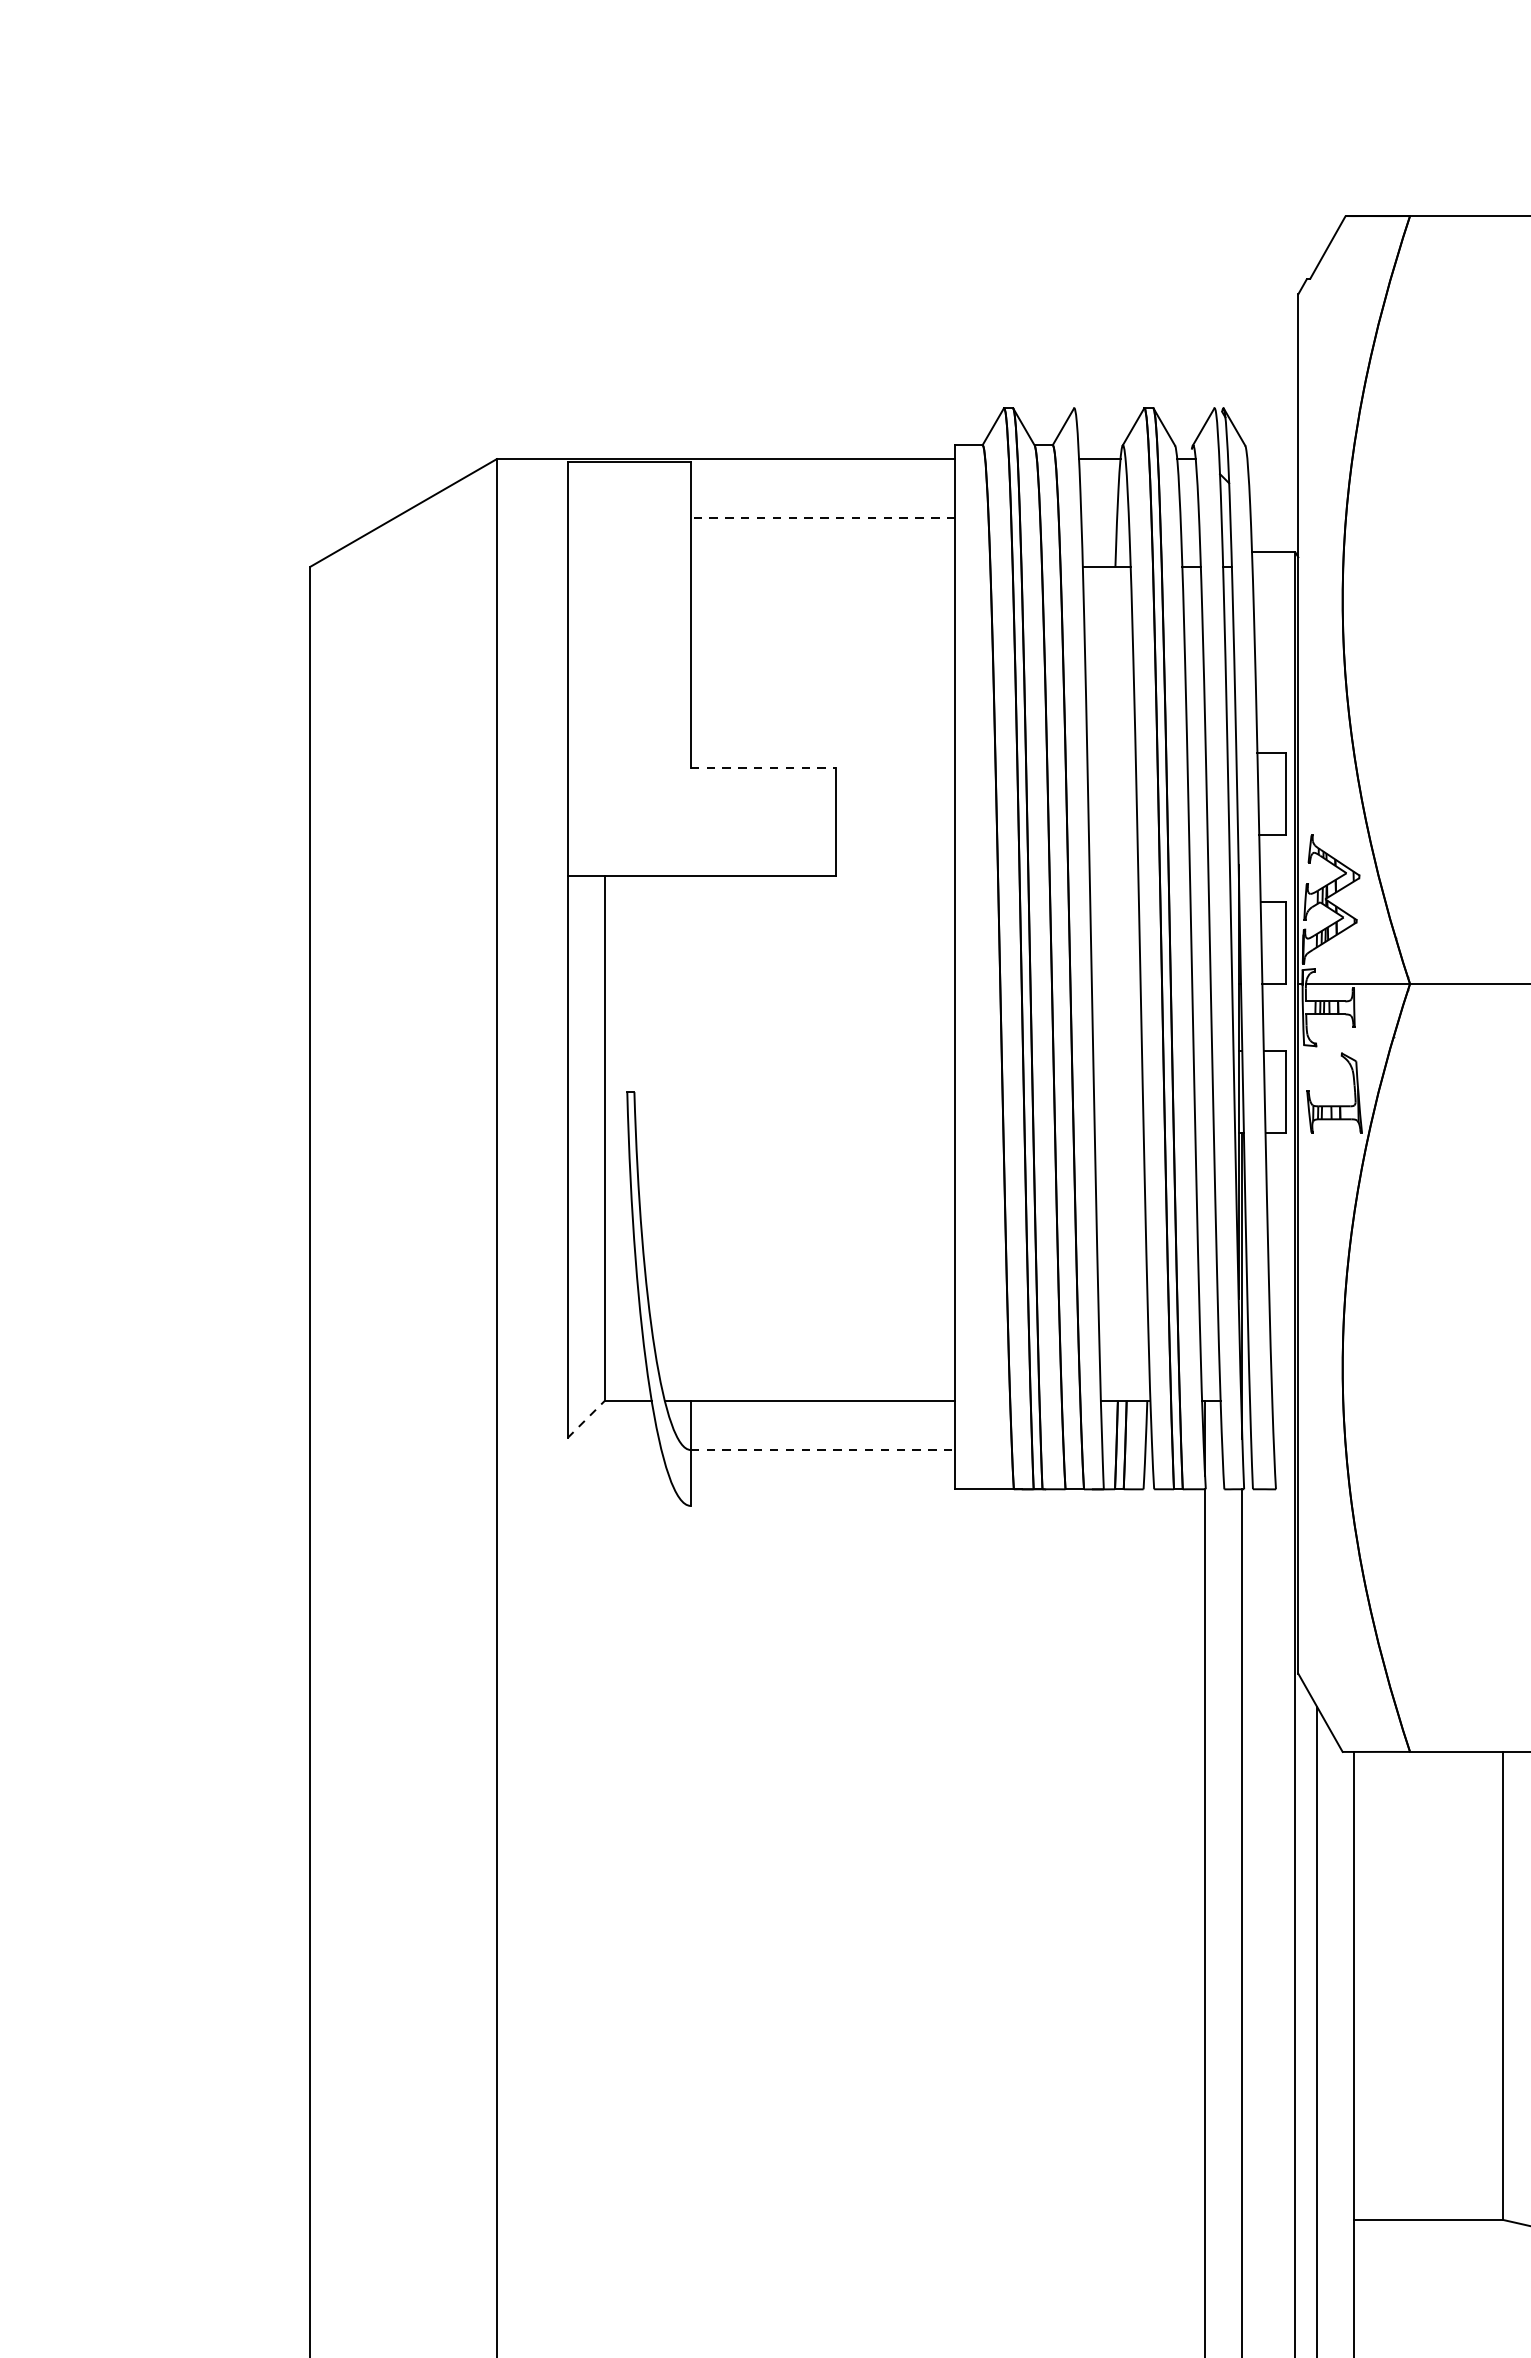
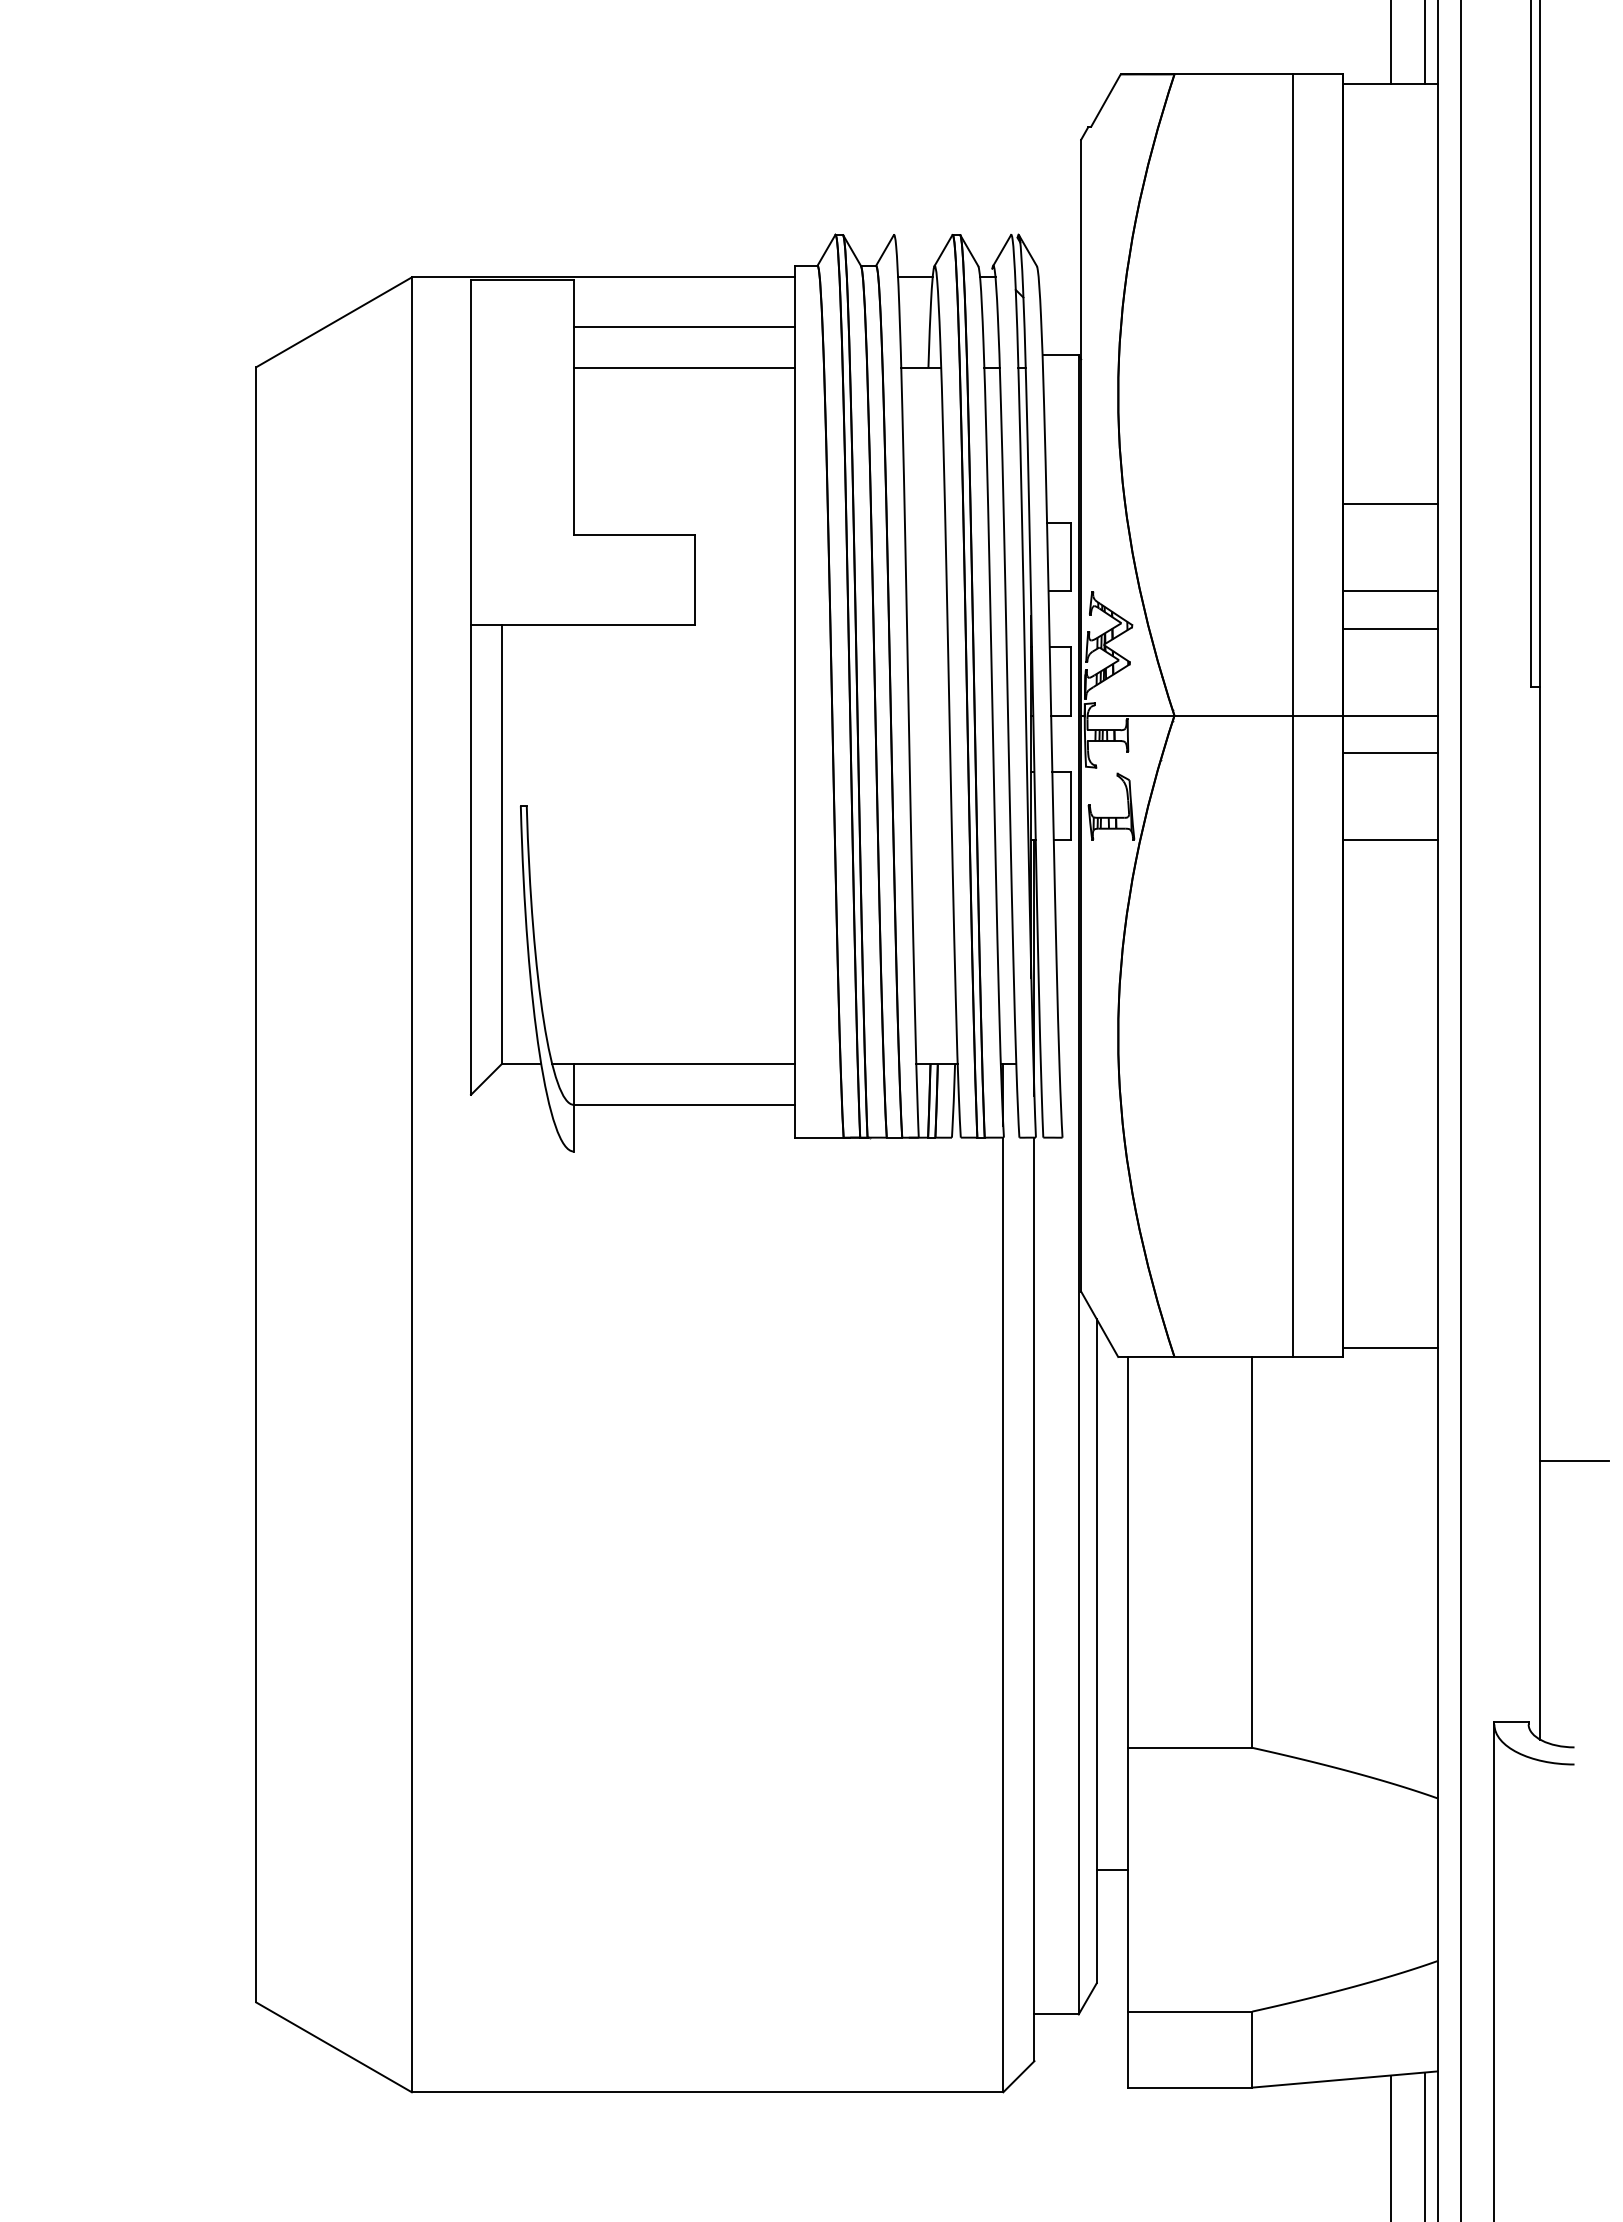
line: (823, 517) -> (684, 326), dashed -> solid
line: (822, 567) -> (683, 367), added
line: (763, 768) -> (634, 535), dashed -> solid
line: (586, 1418) -> (486, 1078), dashed -> solid
line: (823, 1449) -> (684, 1104), dashed -> solid

